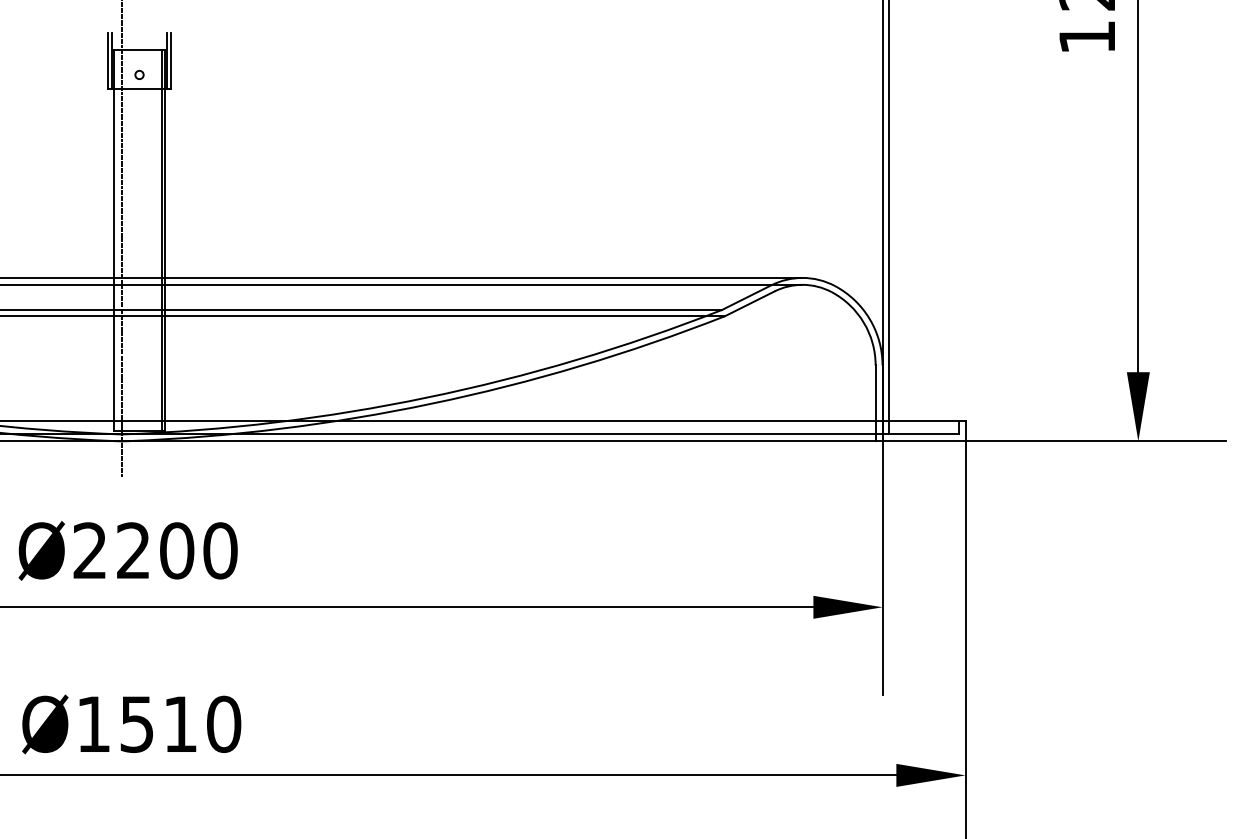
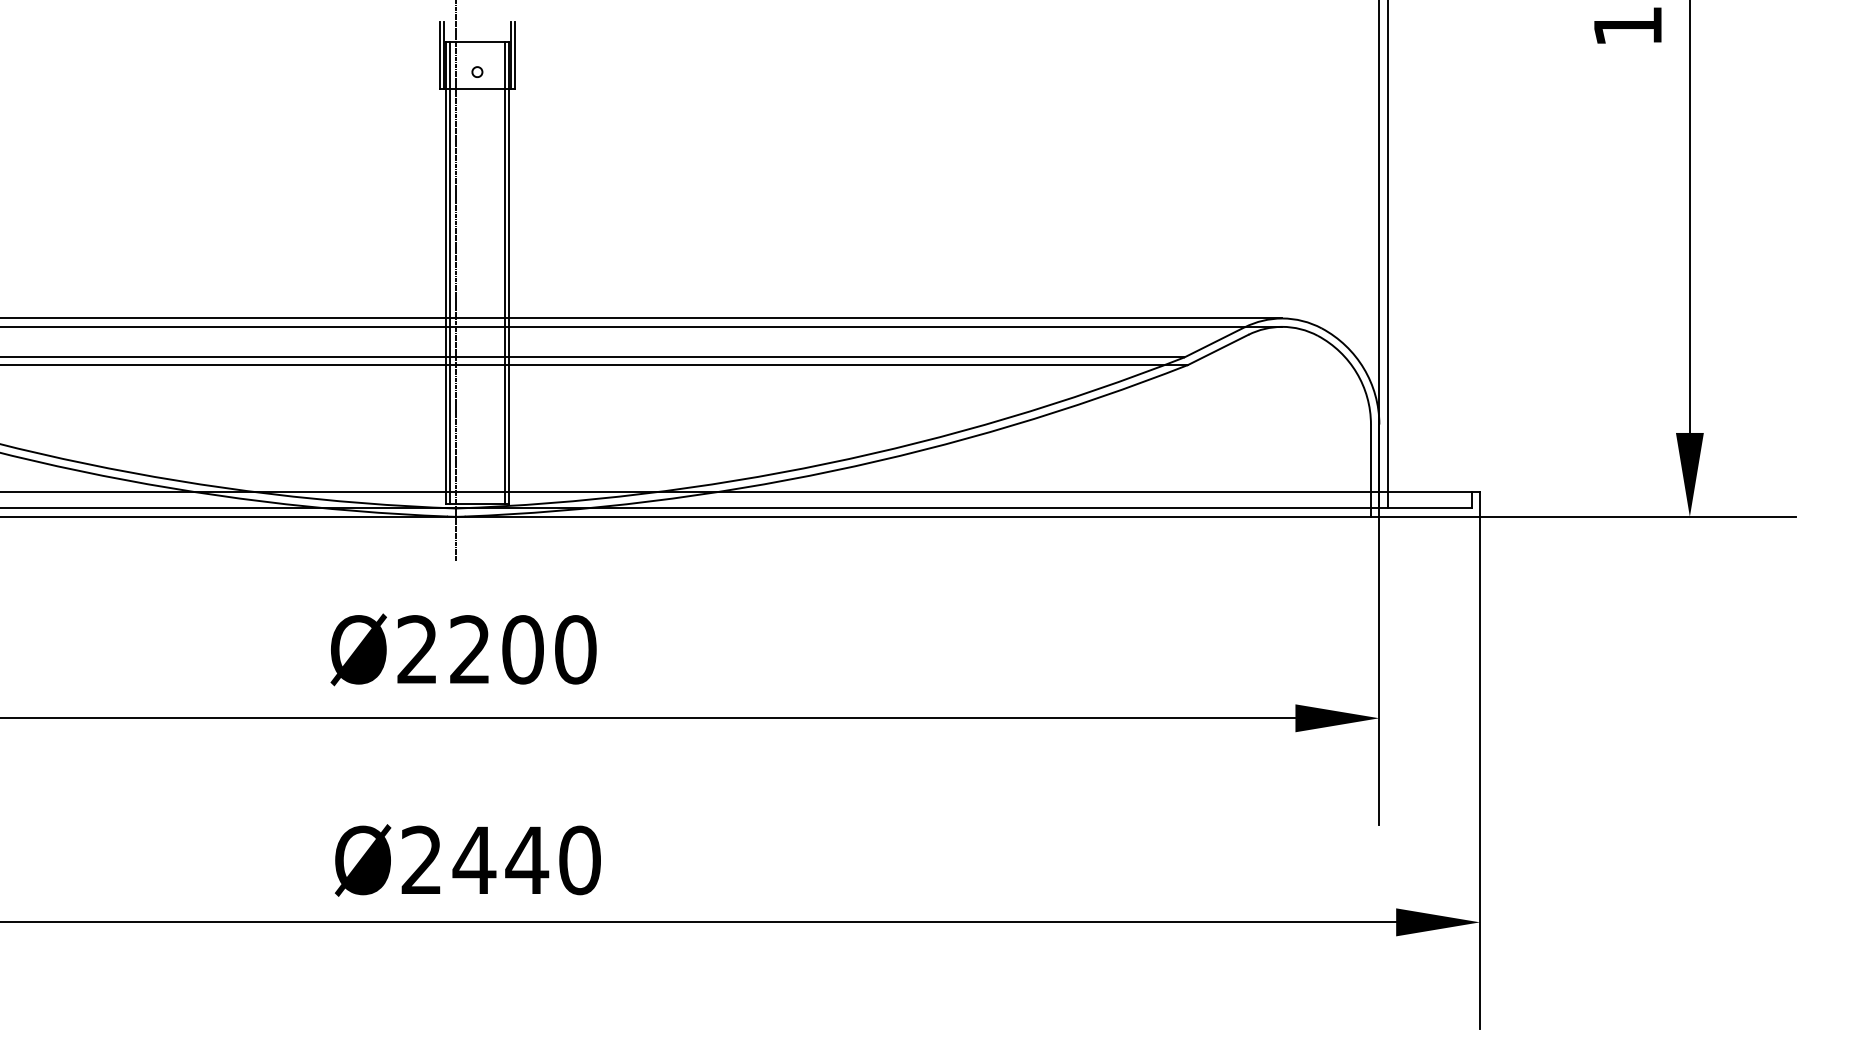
line: (116, 240) -> (449, 272), added
text: (137, 724) -> (475, 860), Ø1510 -> Ø2440

